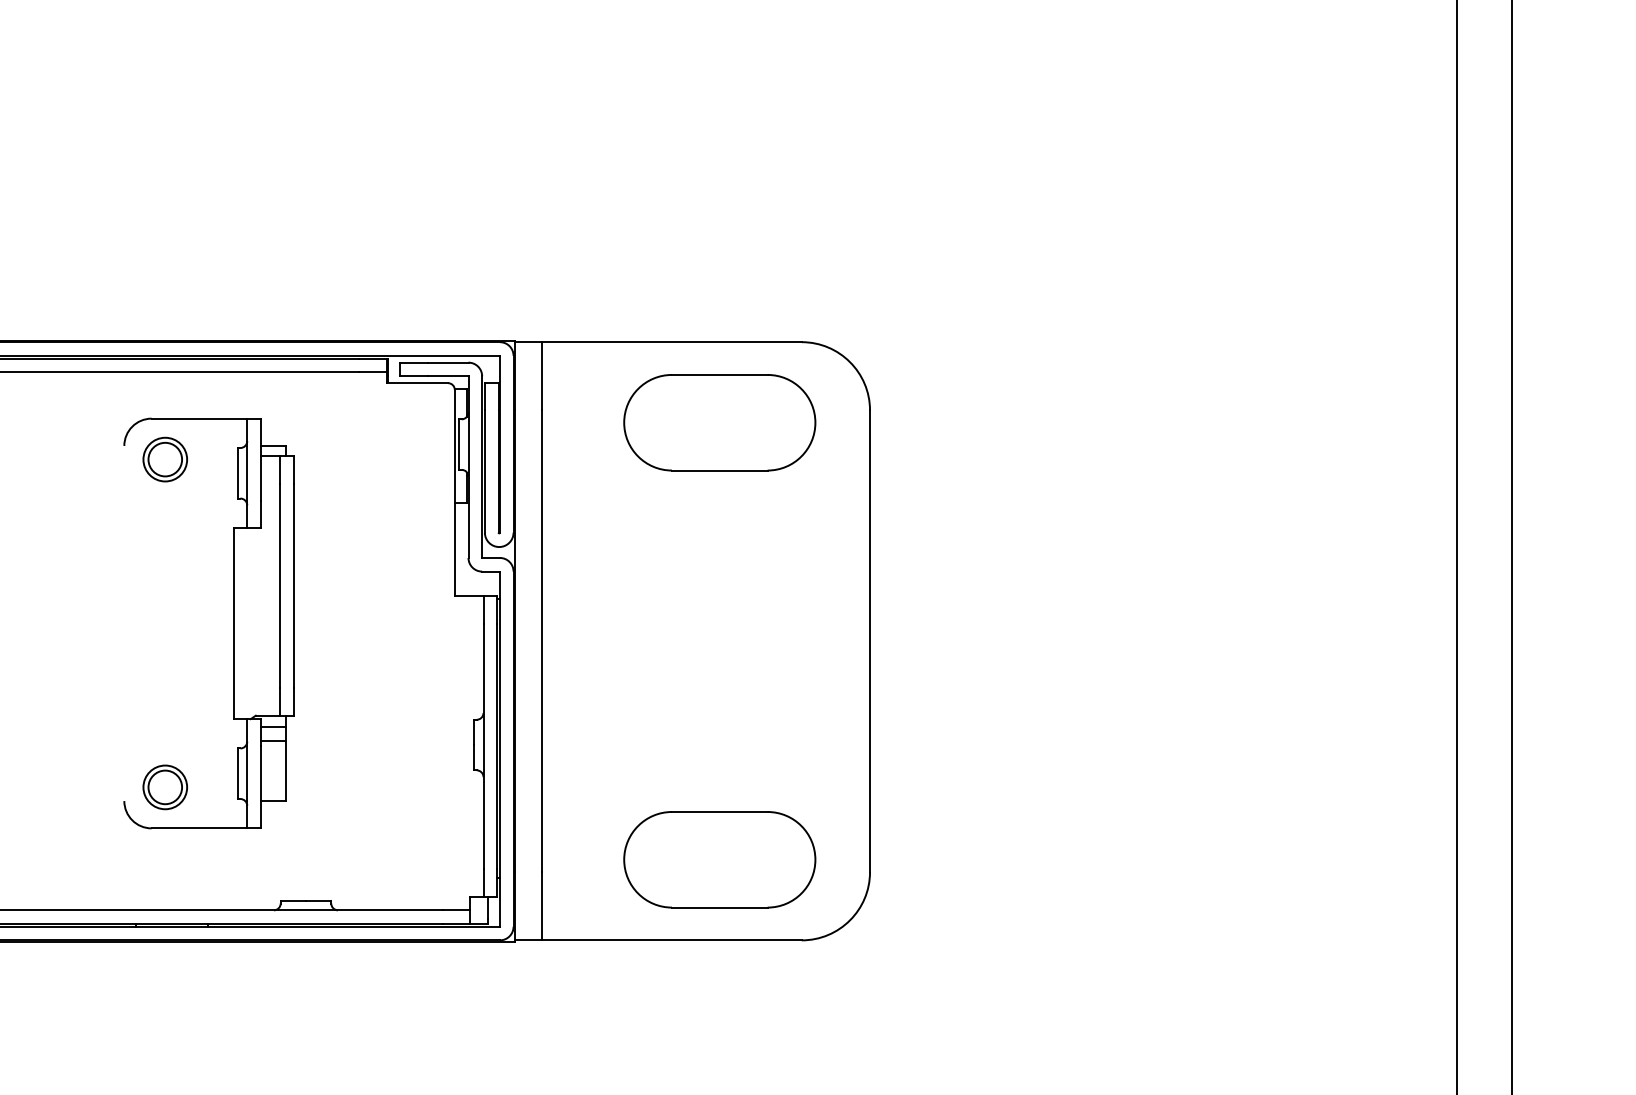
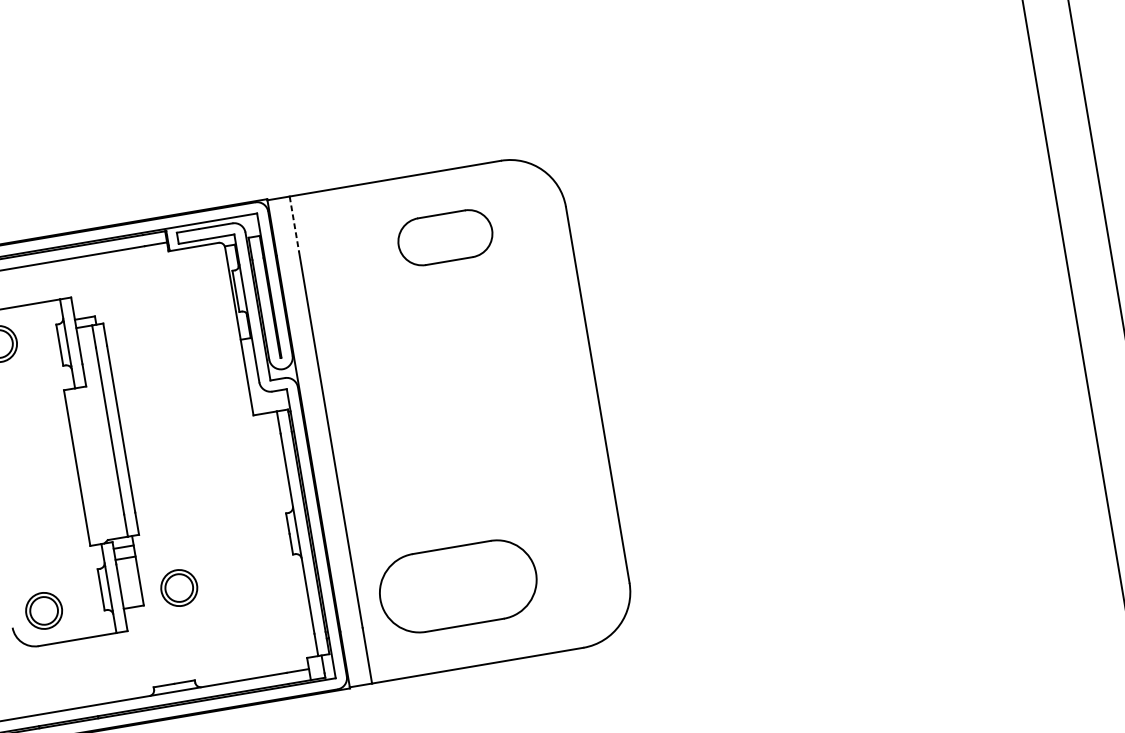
line: (542, 376) -> (294, 224), solid -> dashed
part: (719, 422) -> (445, 237), size x0.6
part: (330, 787) -> (178, 588), added
part: (719, 859) -> (457, 586), moved

